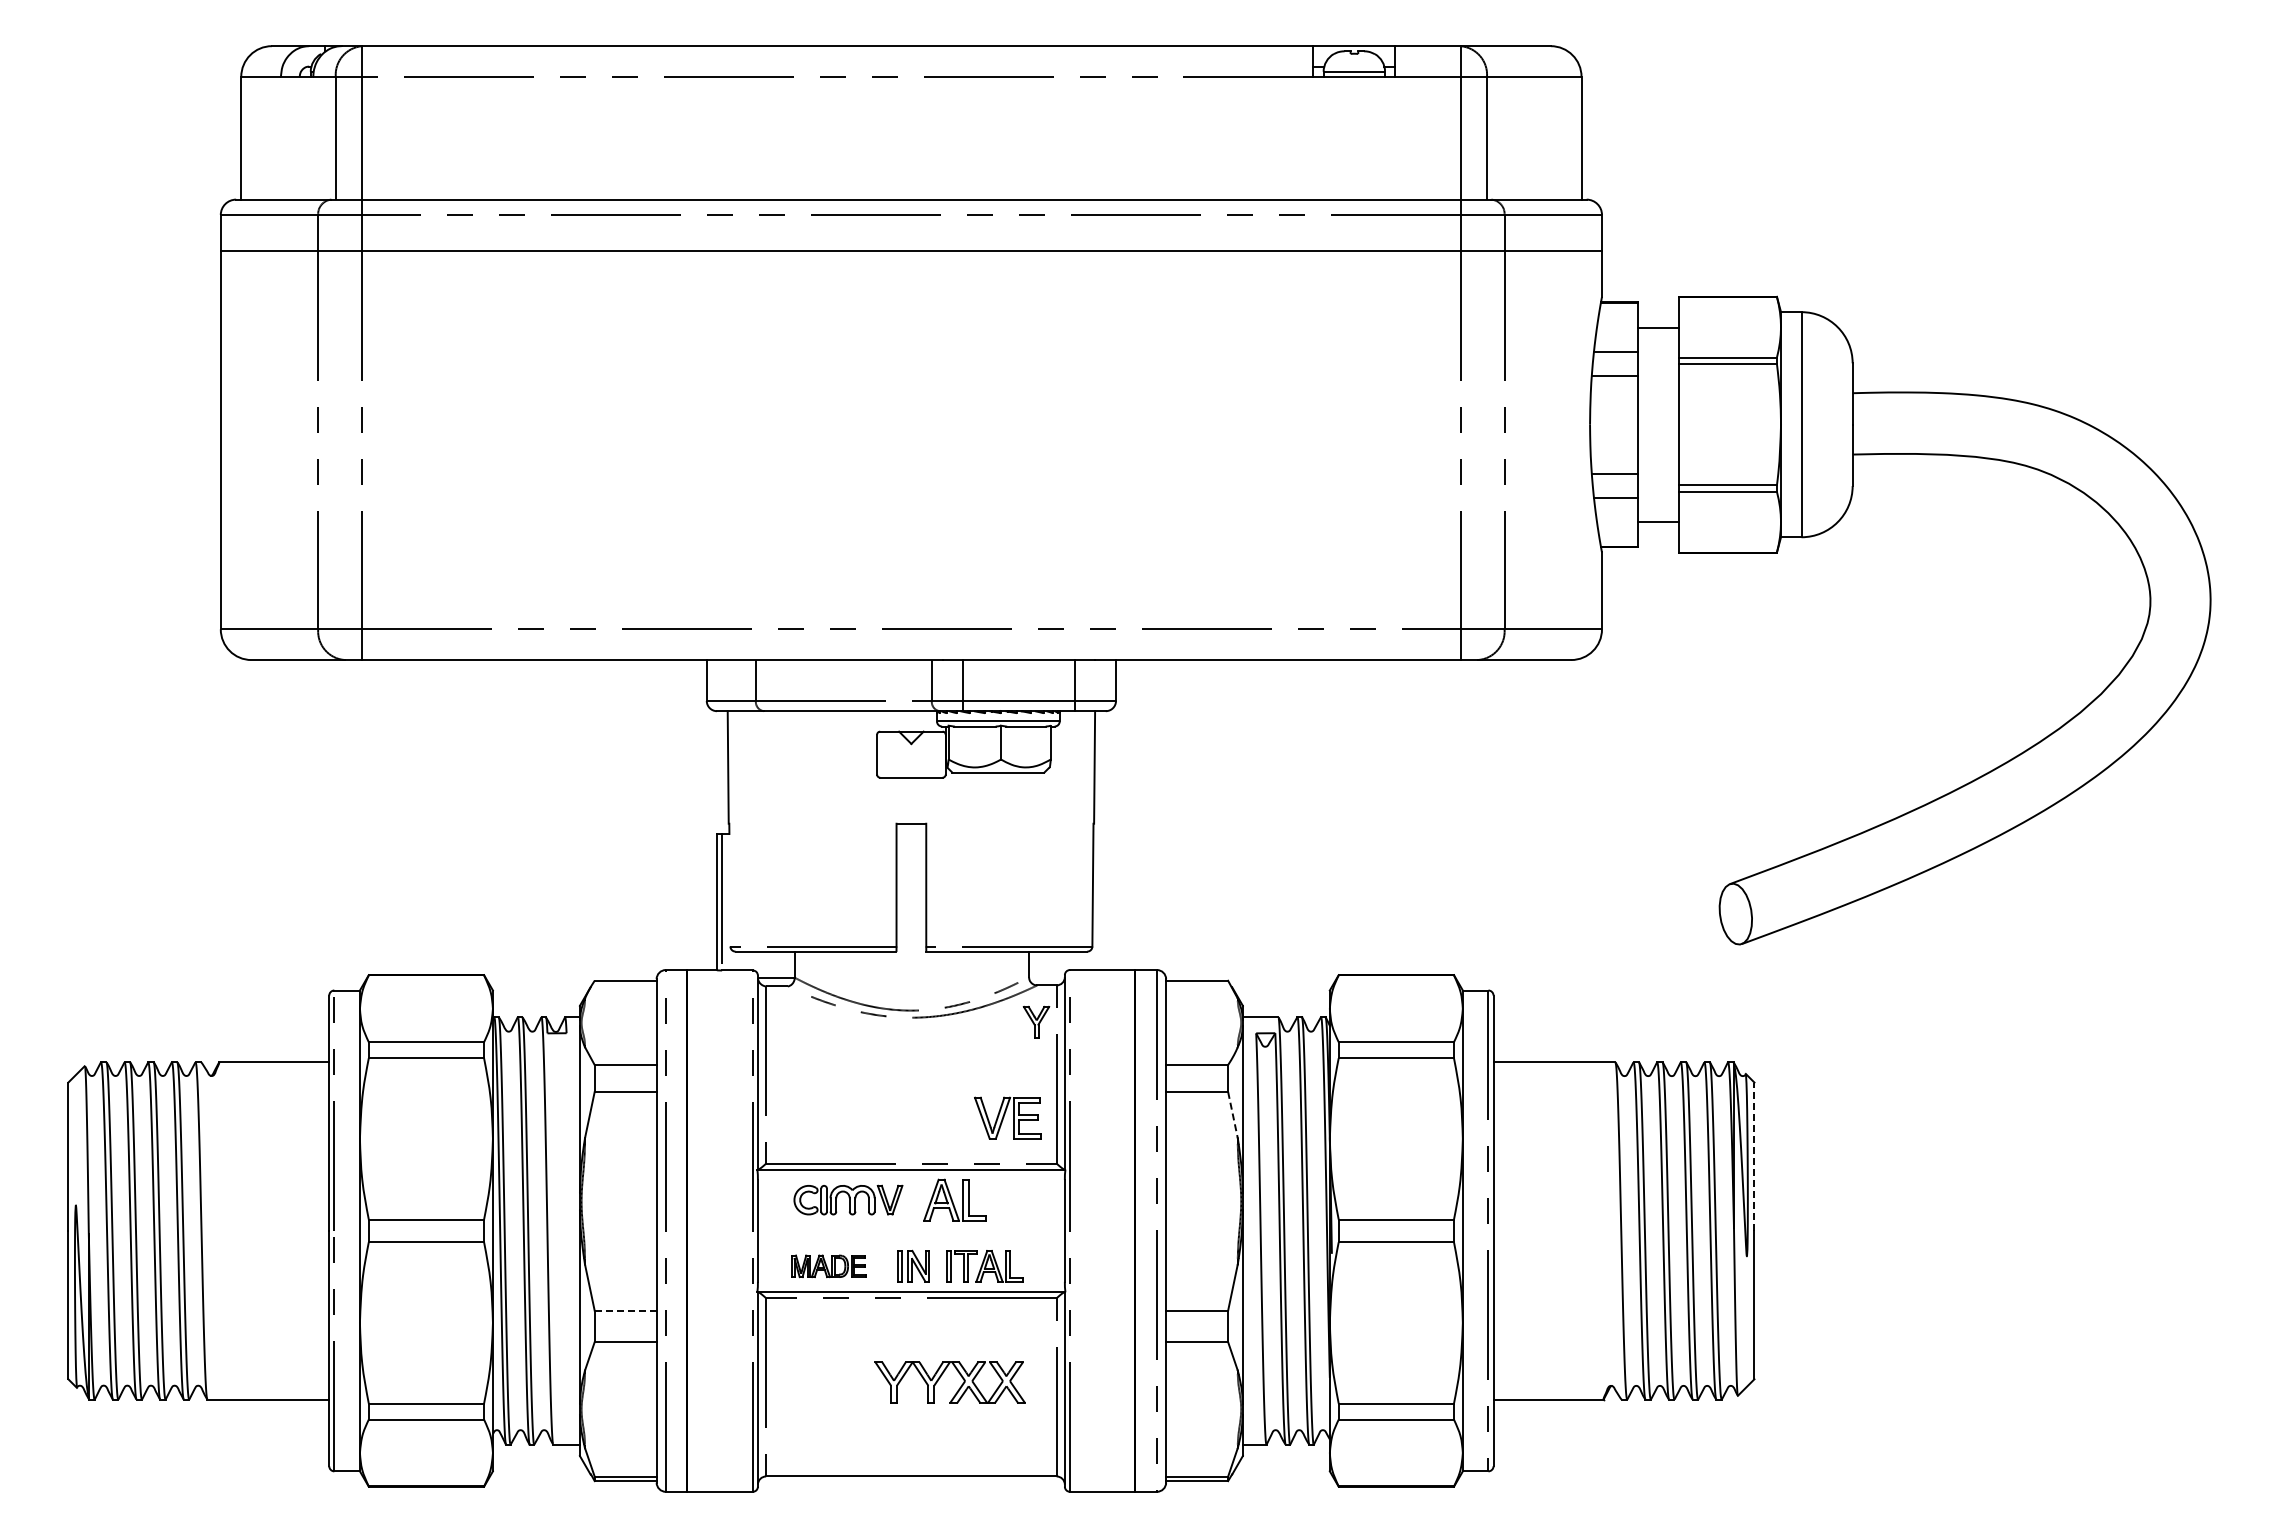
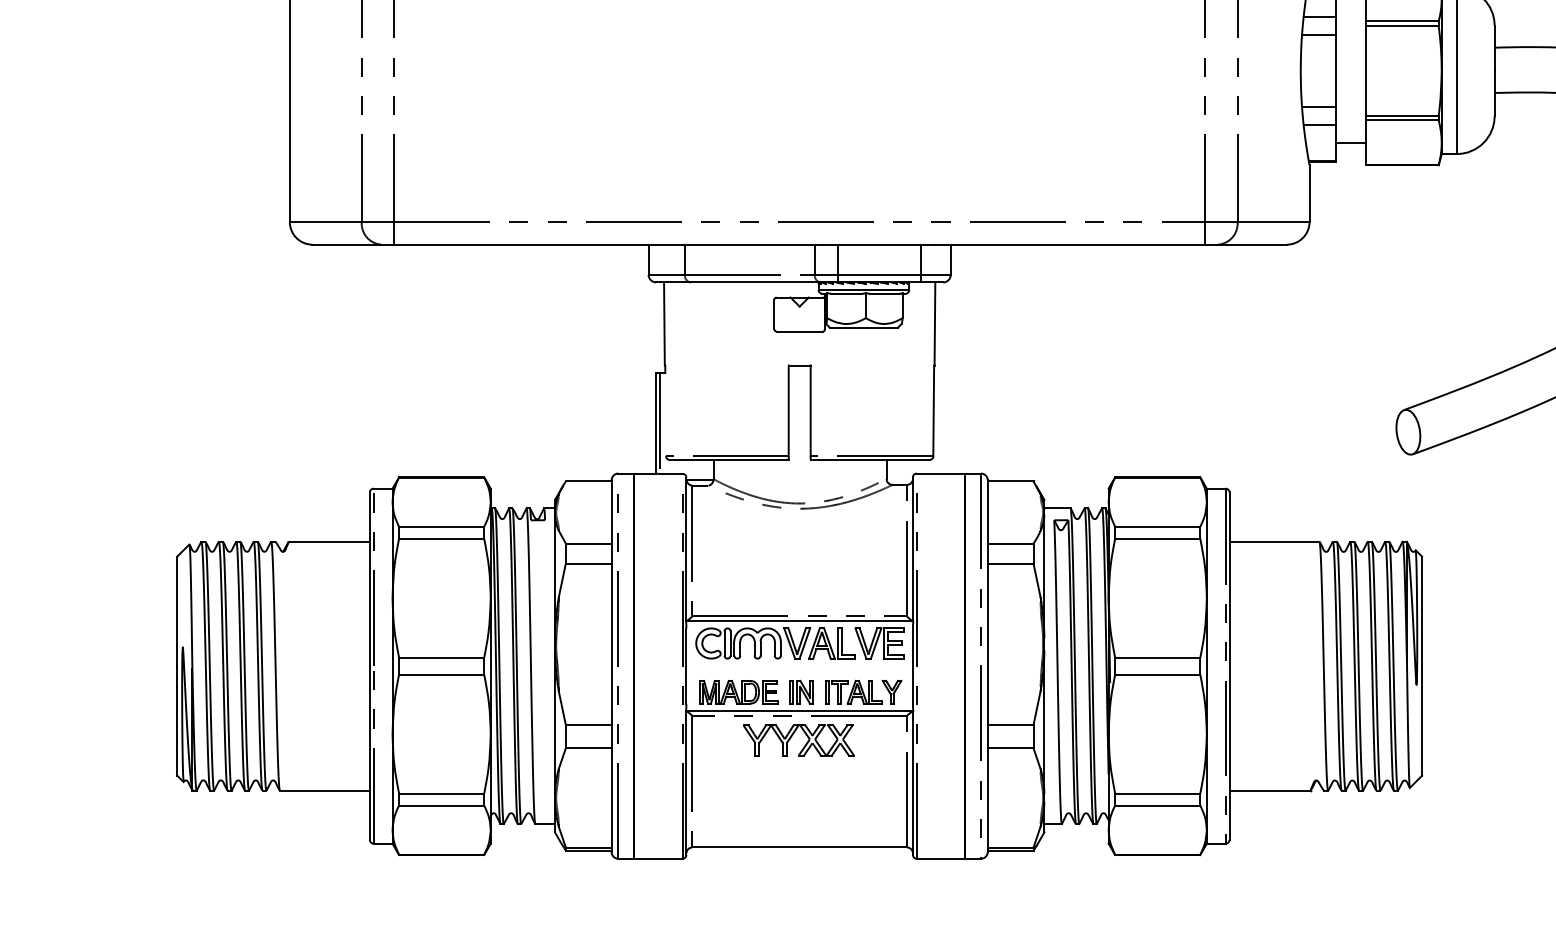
part: (1036, 1021) -> (892, 691), moved
line: (1232, 1115) -> (1036, 580), dashed -> solid
part: (1007, 1117) -> (879, 642), moved
line: (1754, 1156) -> (1422, 611), dashed -> solid
part: (848, 1199) -> (753, 642), size x1.43
part: (828, 1266) -> (738, 692), size x1.43
line: (625, 1310) -> (588, 724), dashed -> solid
part: (940, 1378) -> (791, 737), moved

